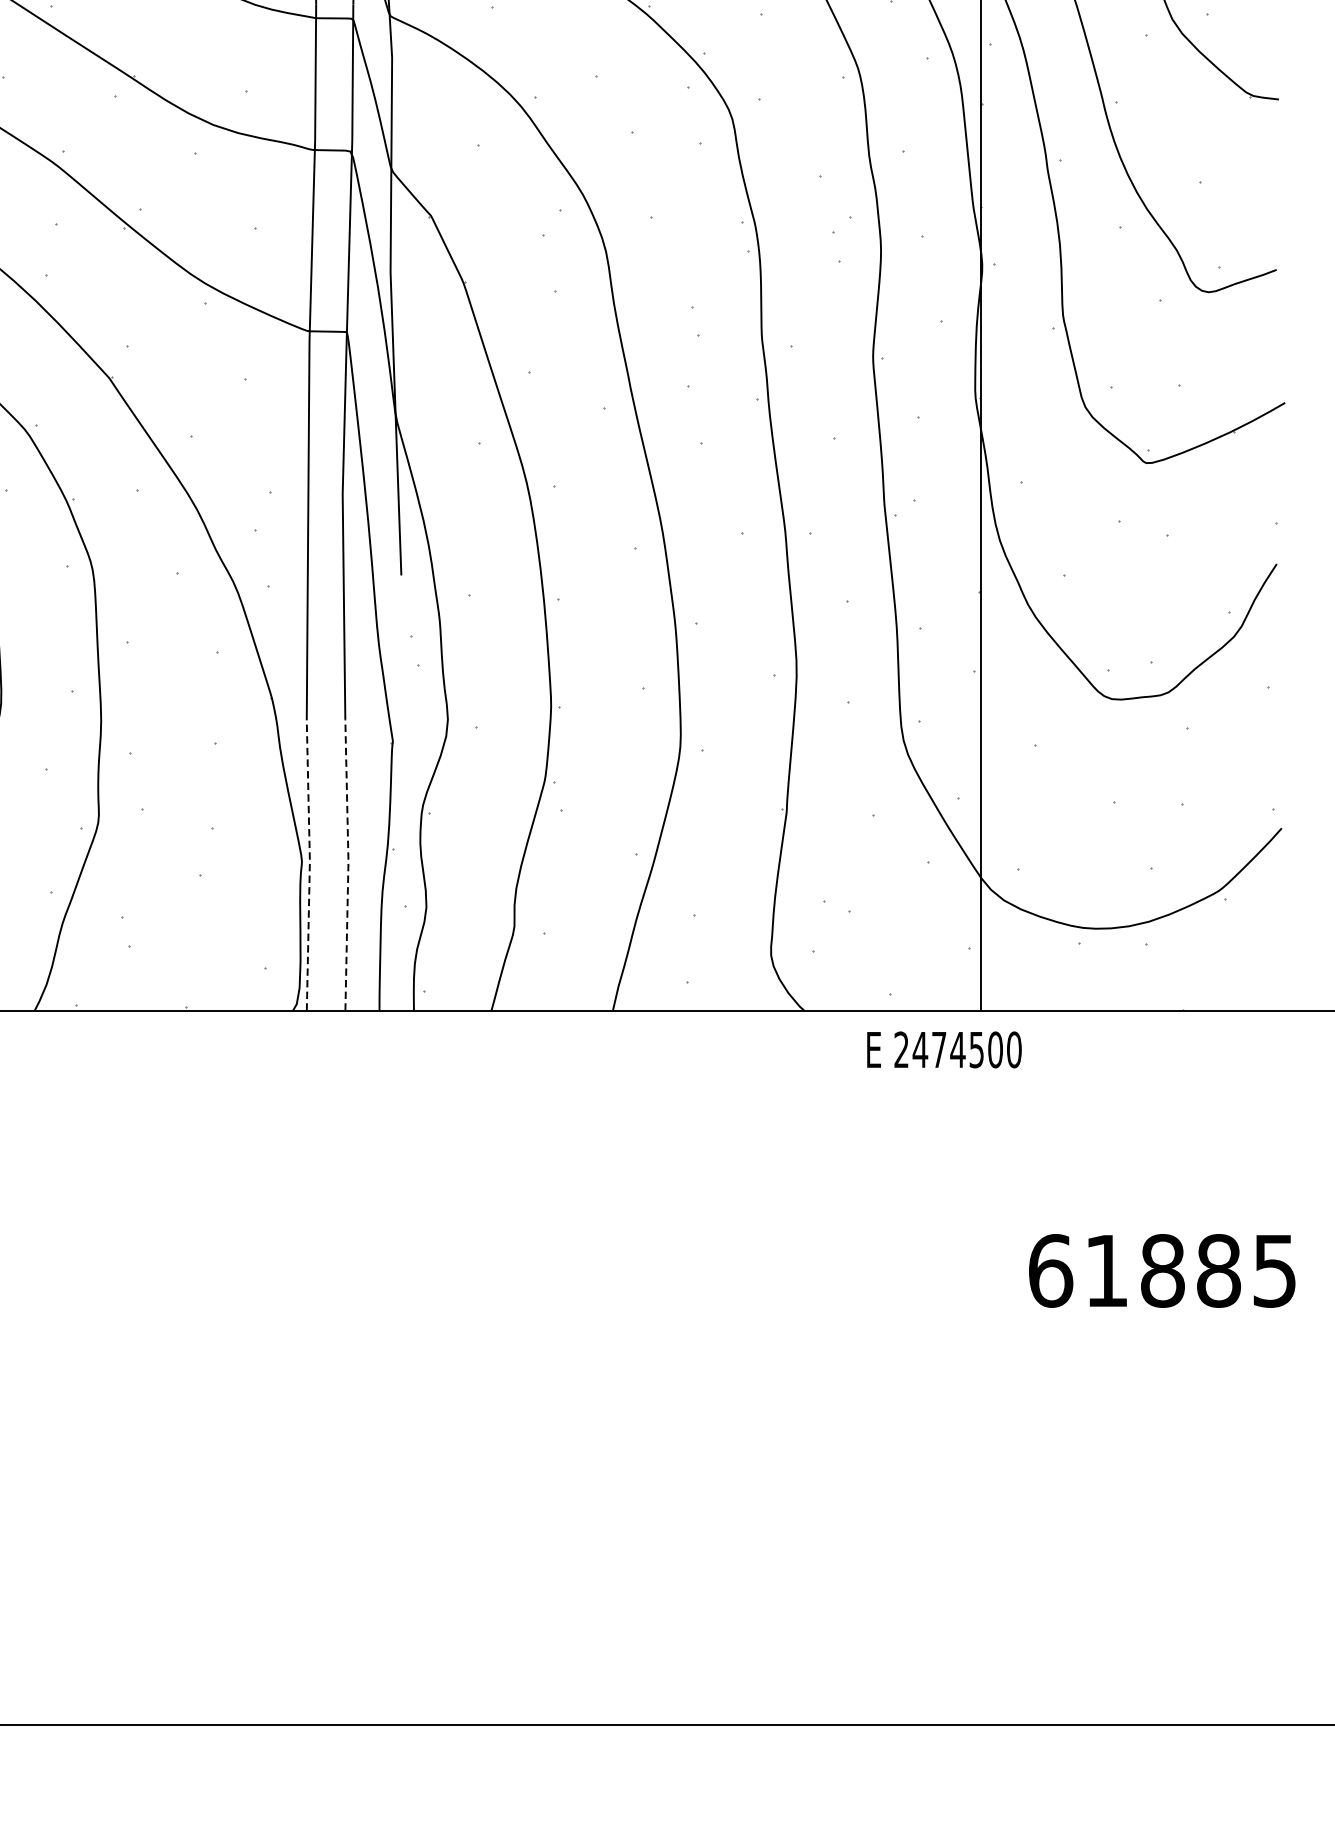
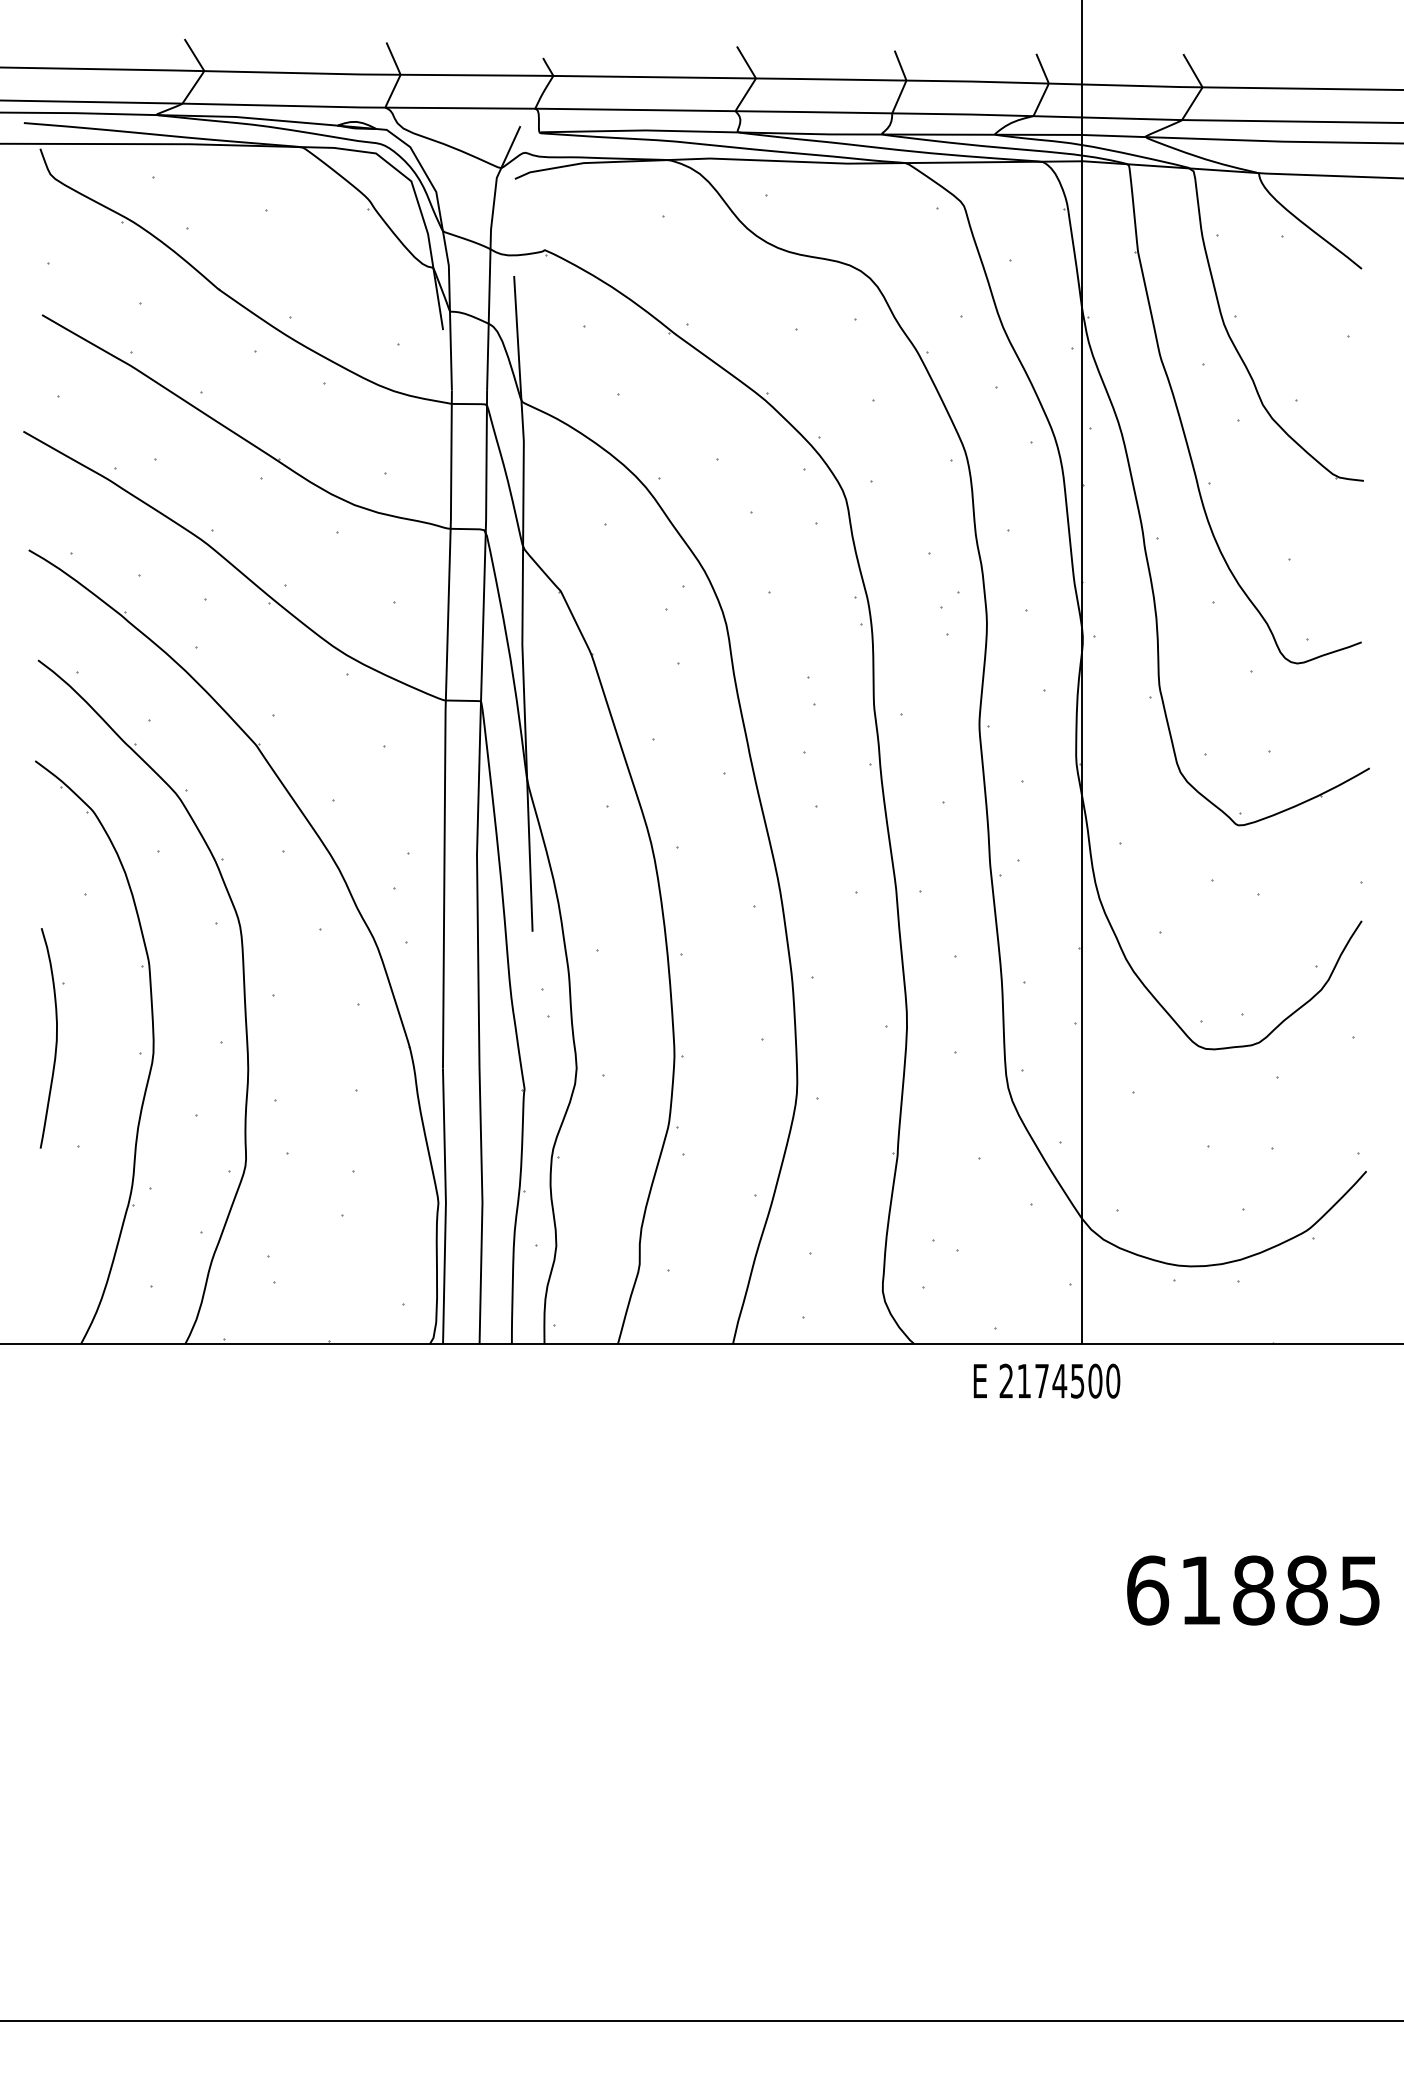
line: (309, 864) -> (445, 1205), dashed -> solid
line: (348, 864) -> (482, 1205), dashed -> solid
text: (919, 1050) -> (1023, 1381), 2474500 -> 2174500

